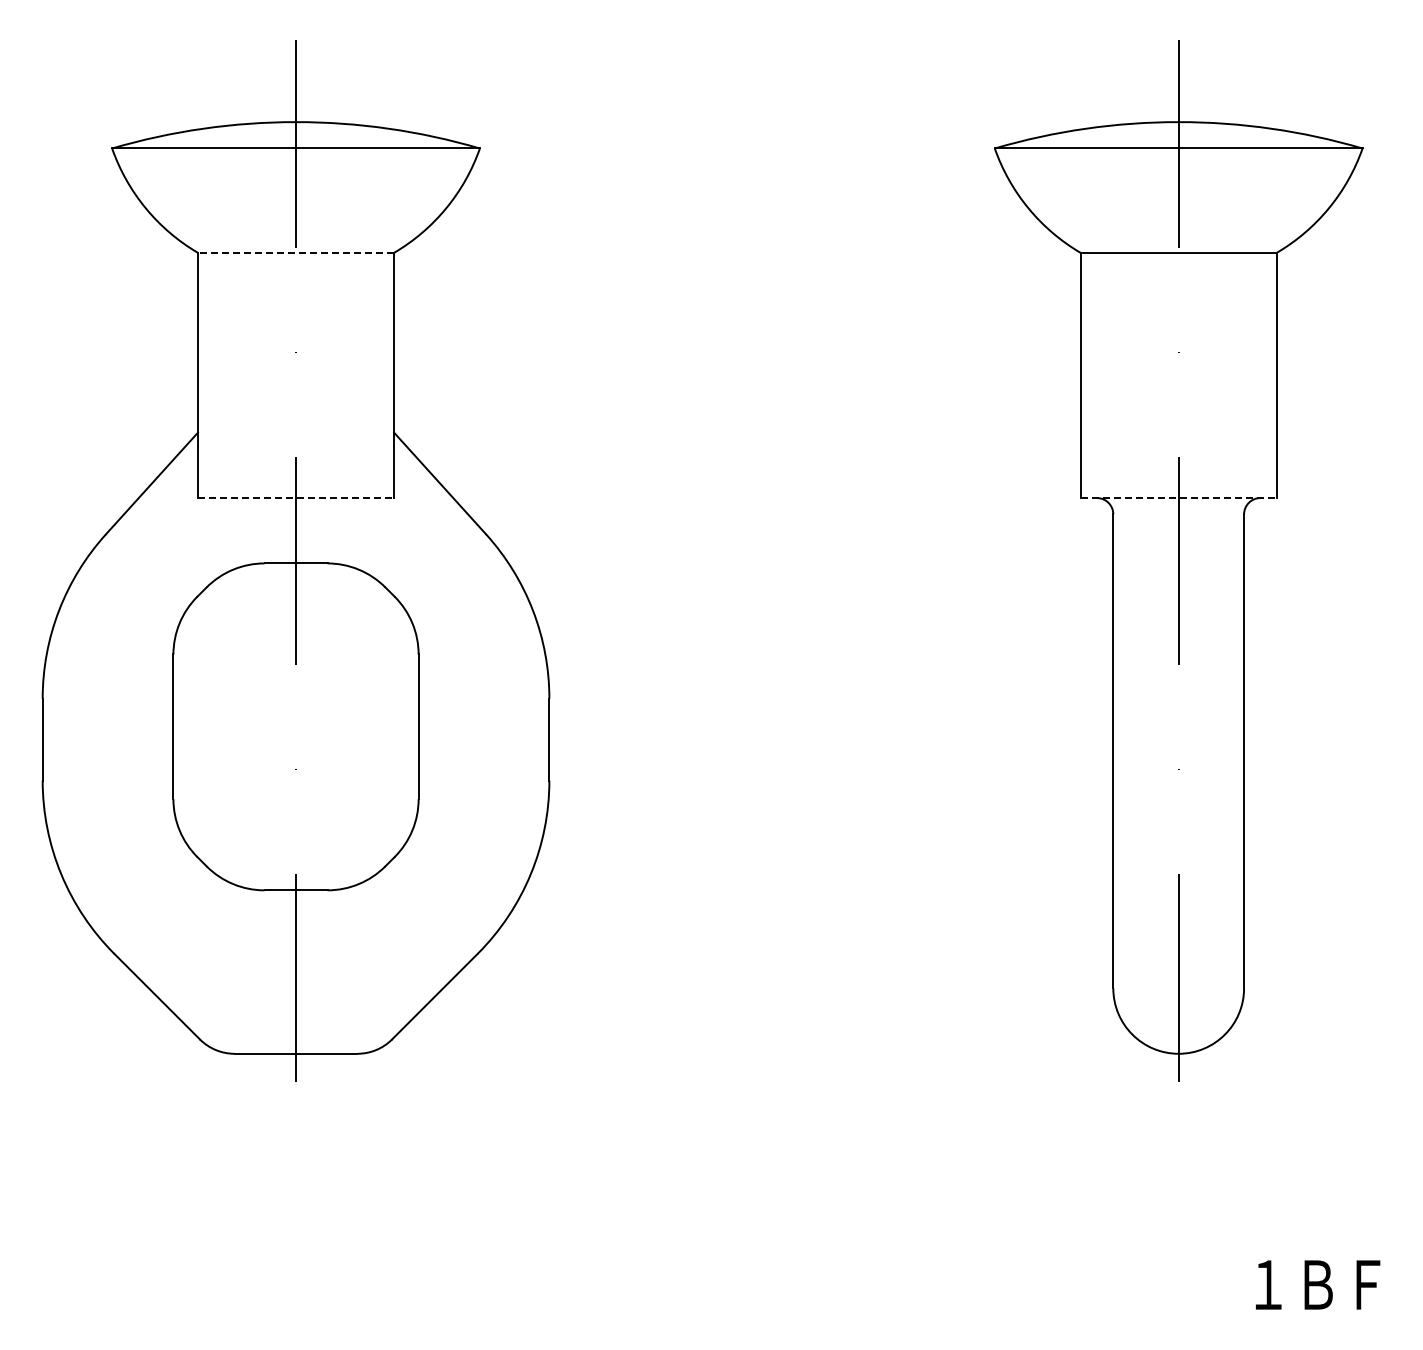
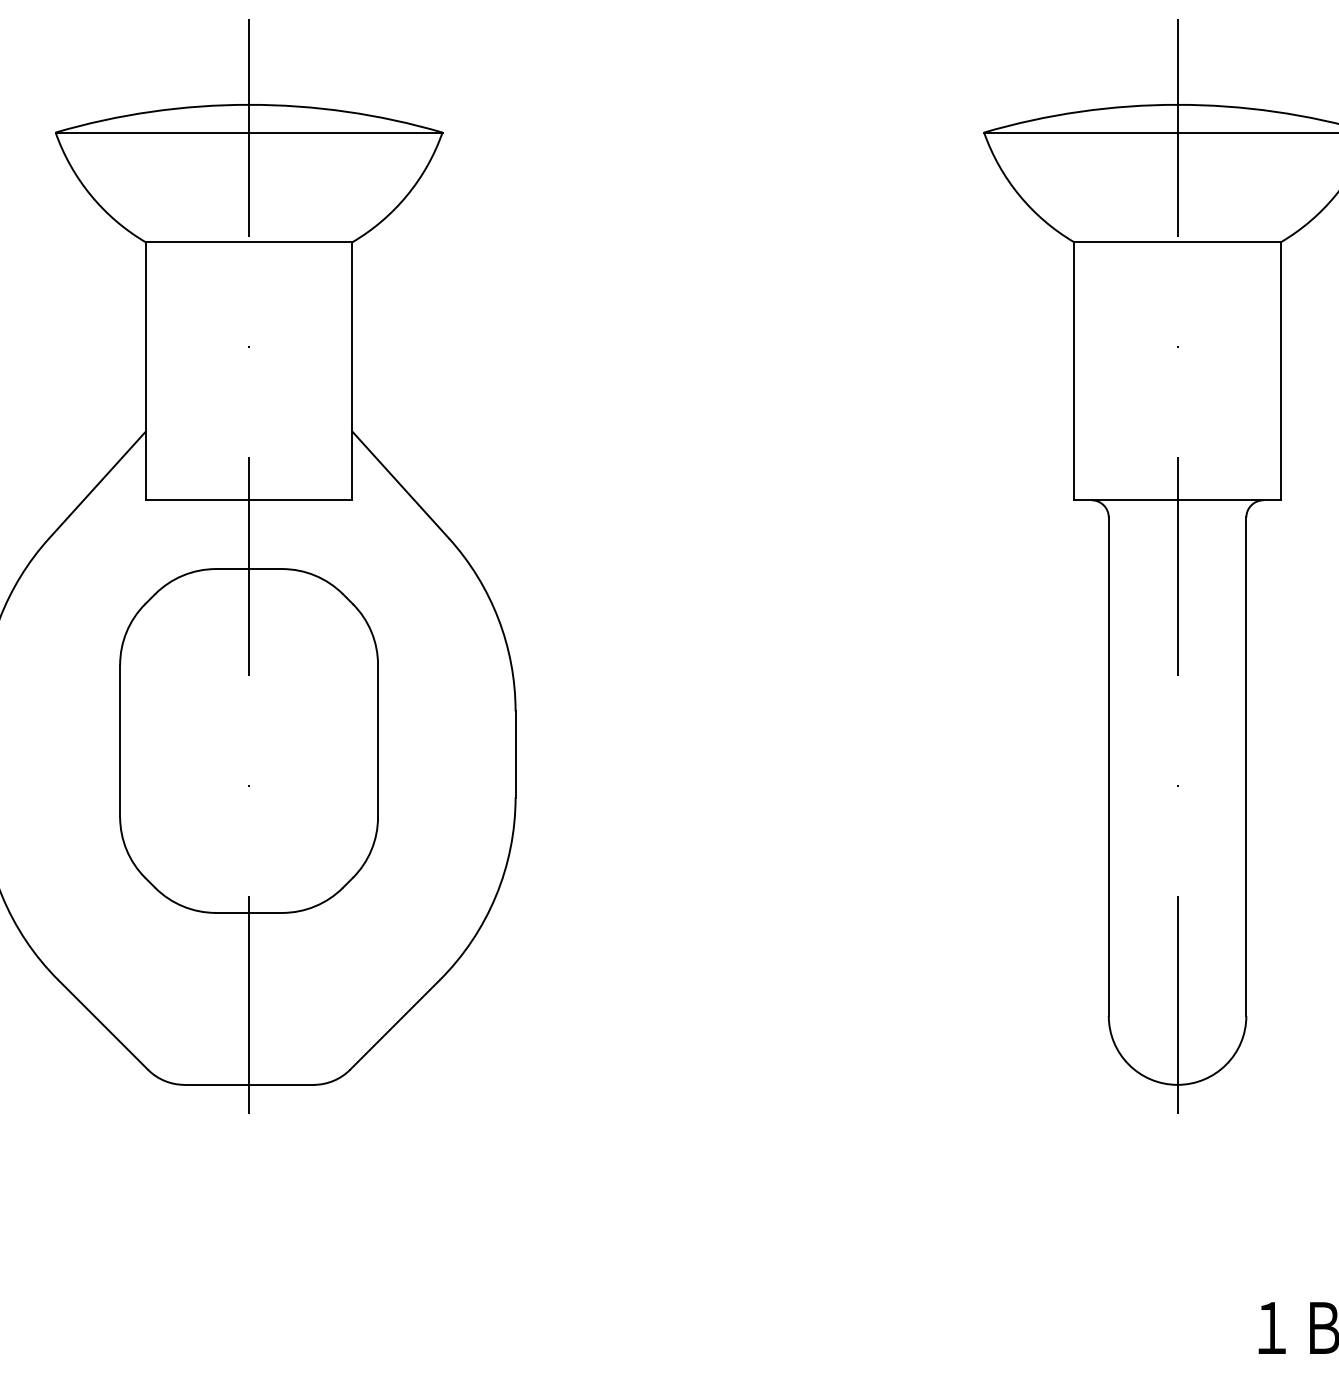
line: (295, 252) -> (248, 241), dashed -> solid
line: (296, 498) -> (249, 500), dashed -> solid
line: (1179, 498) -> (1178, 500), dashed -> solid

